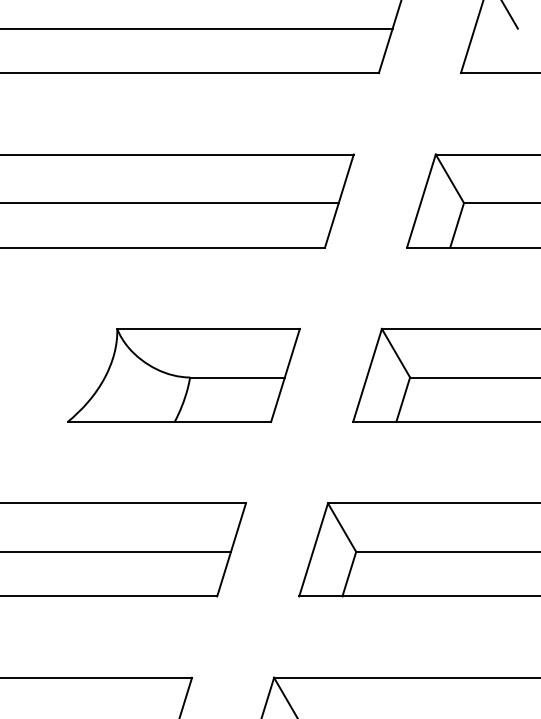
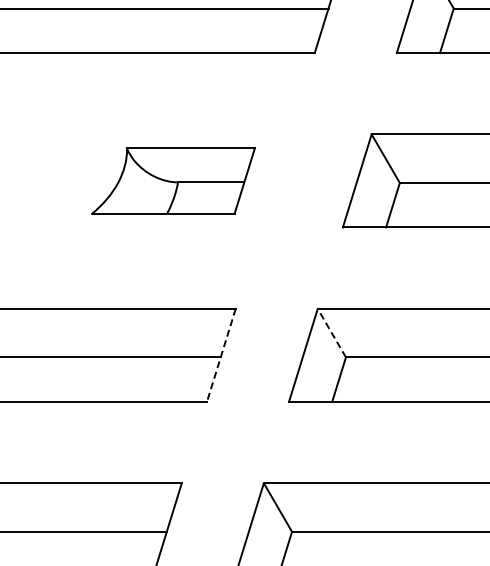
part: (183, 375) -> (173, 180), size x0.7
line: (341, 527) -> (331, 332), solid -> dashed
line: (231, 549) -> (221, 354), solid -> dashed

